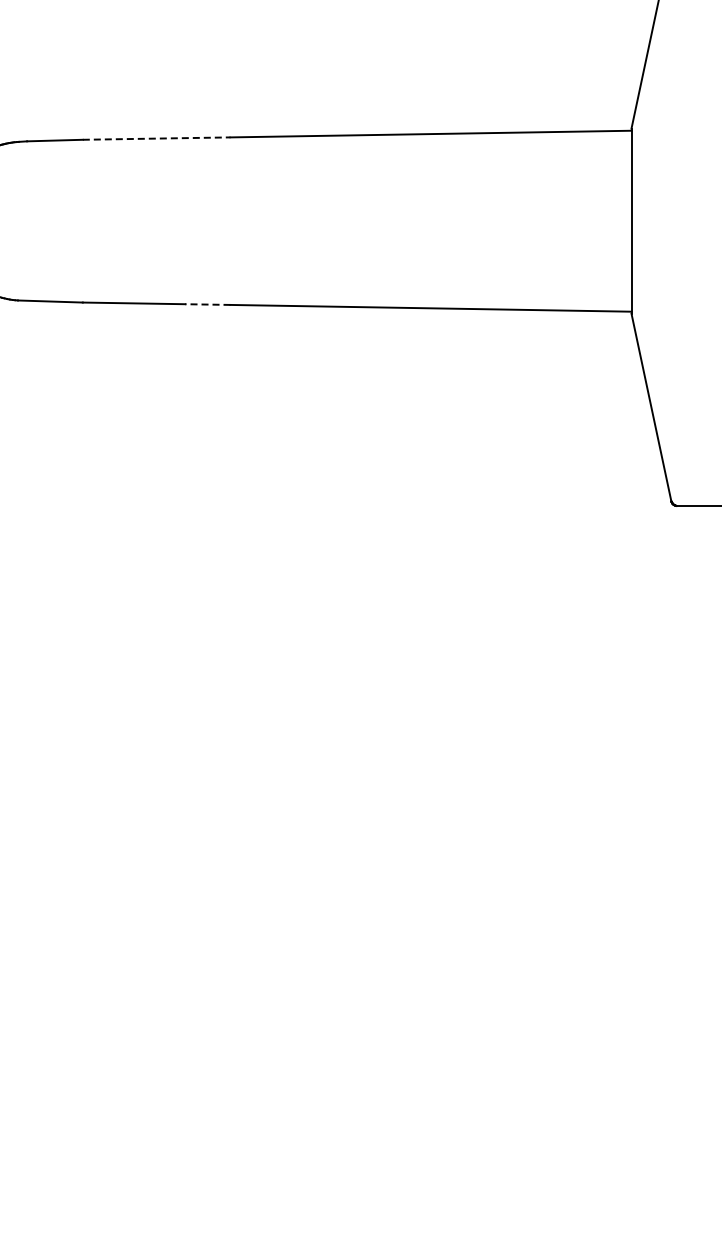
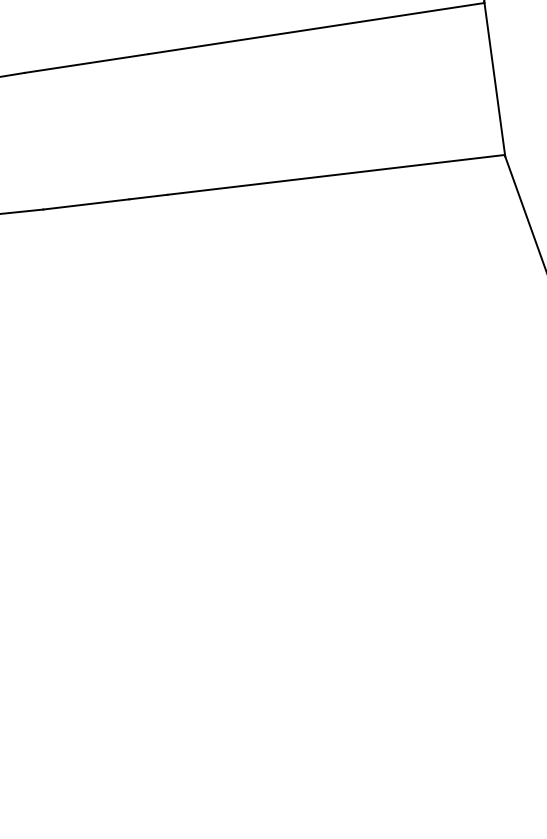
line: (156, 138) -> (86, 63), dashed -> solid
line: (207, 304) -> (148, 197), dashed -> solid

